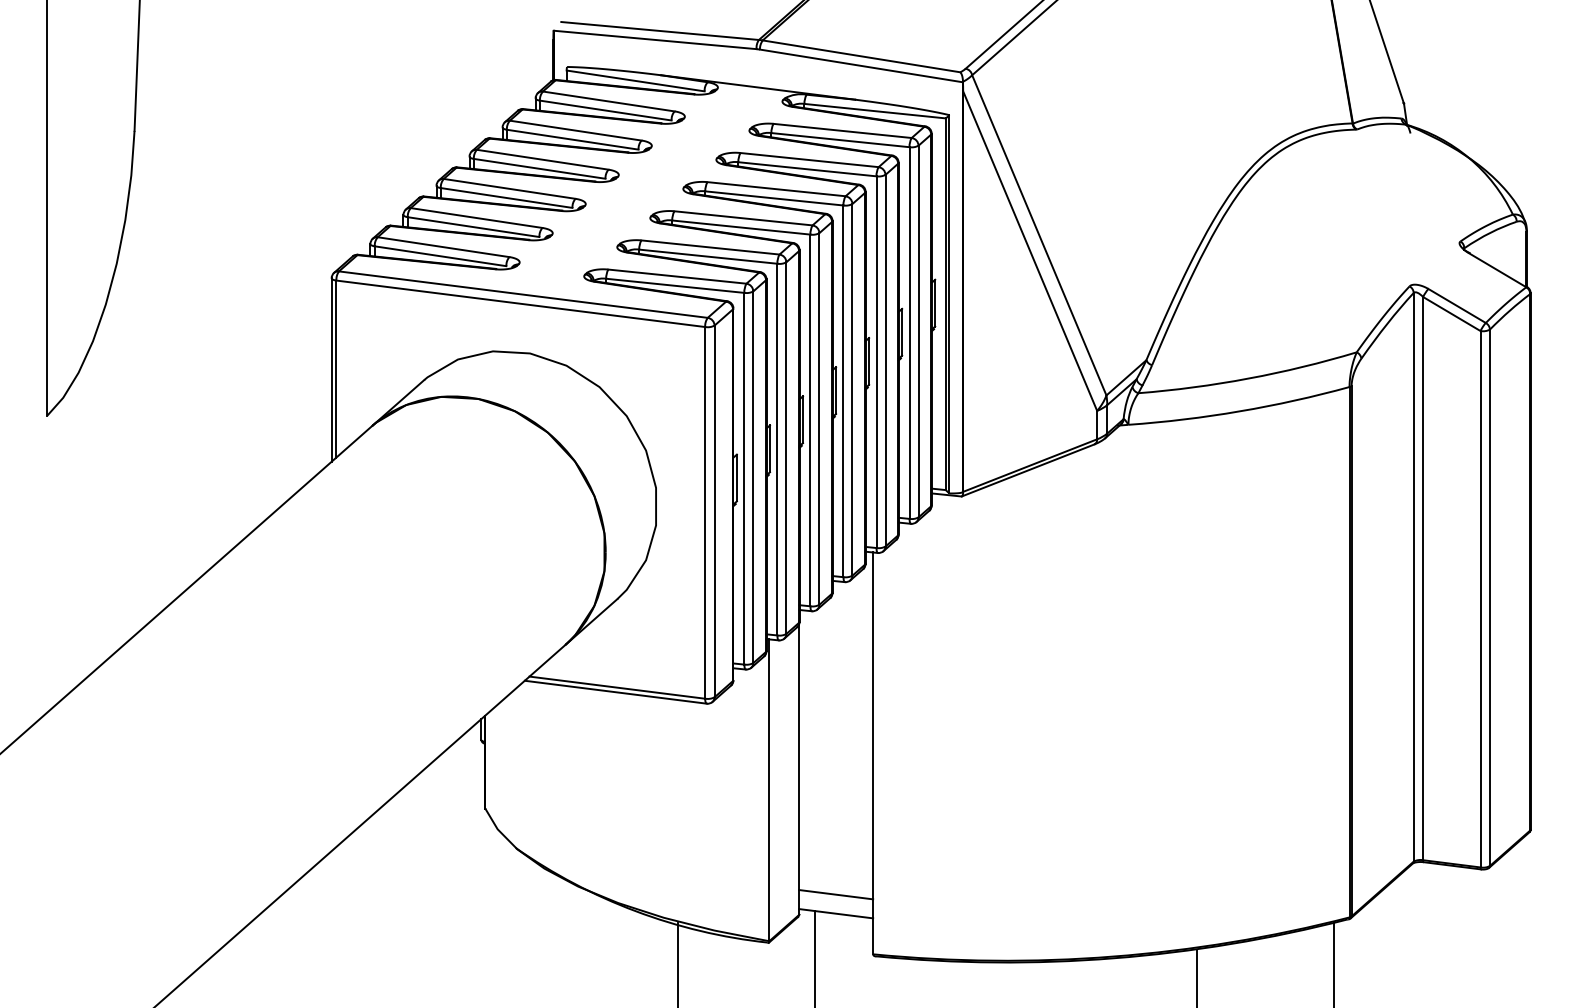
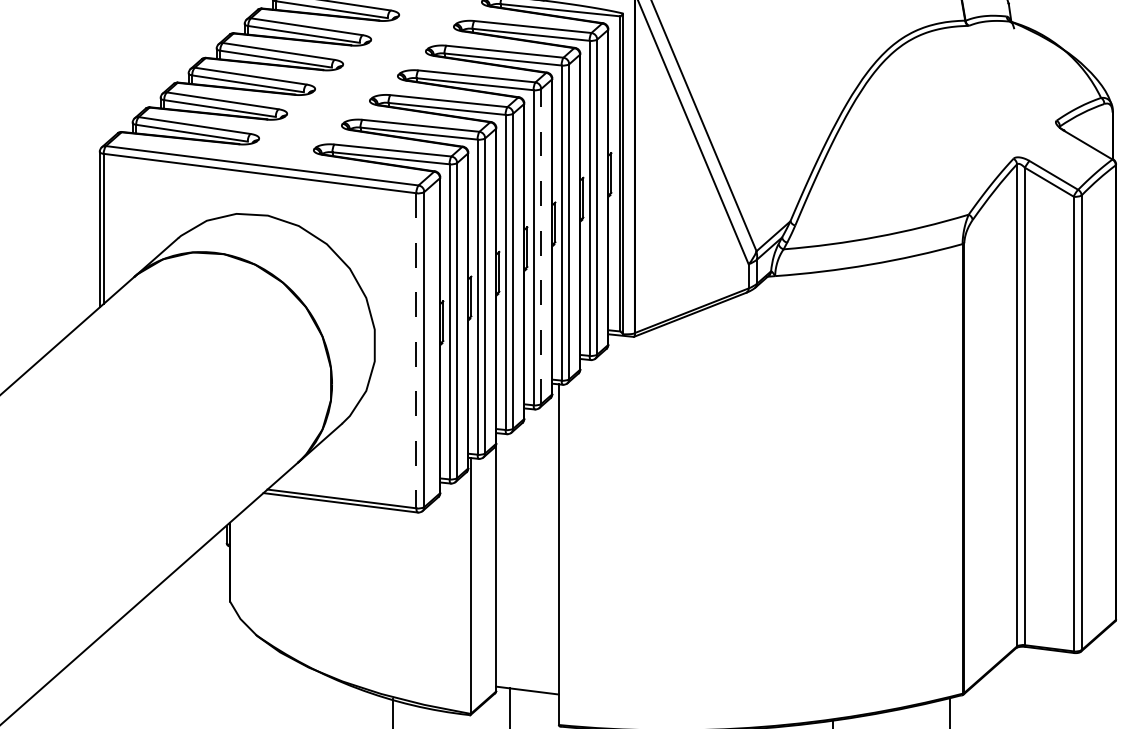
line: (852, 389) -> (541, 246), solid -> dashed
line: (705, 512) -> (416, 350), solid -> dashed
line: (836, 894) -> (527, 674), removed

